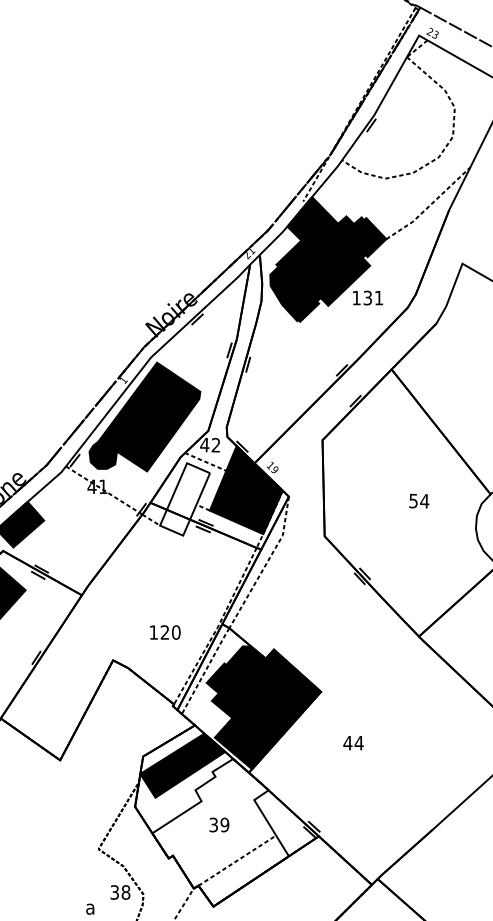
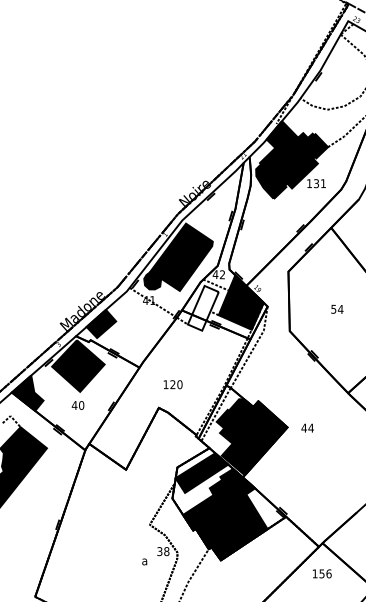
text: (419, 499) -> (337, 308), moved
text: (164, 632) -> (172, 384), moved
text: (353, 742) -> (307, 427), moved
fill: (220, 832) -> (225, 514), added

